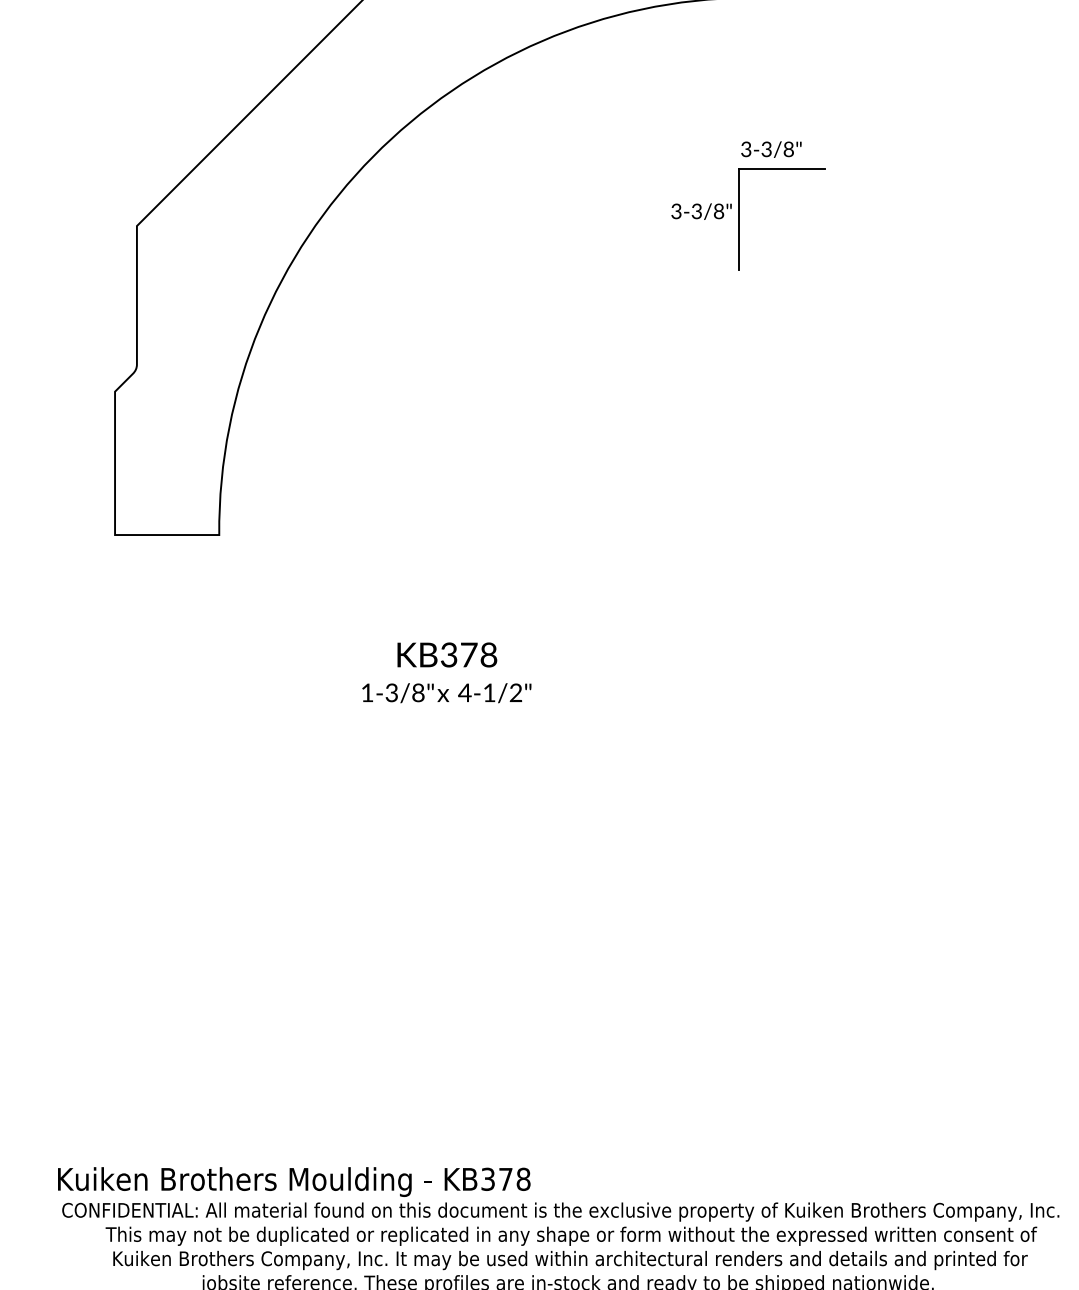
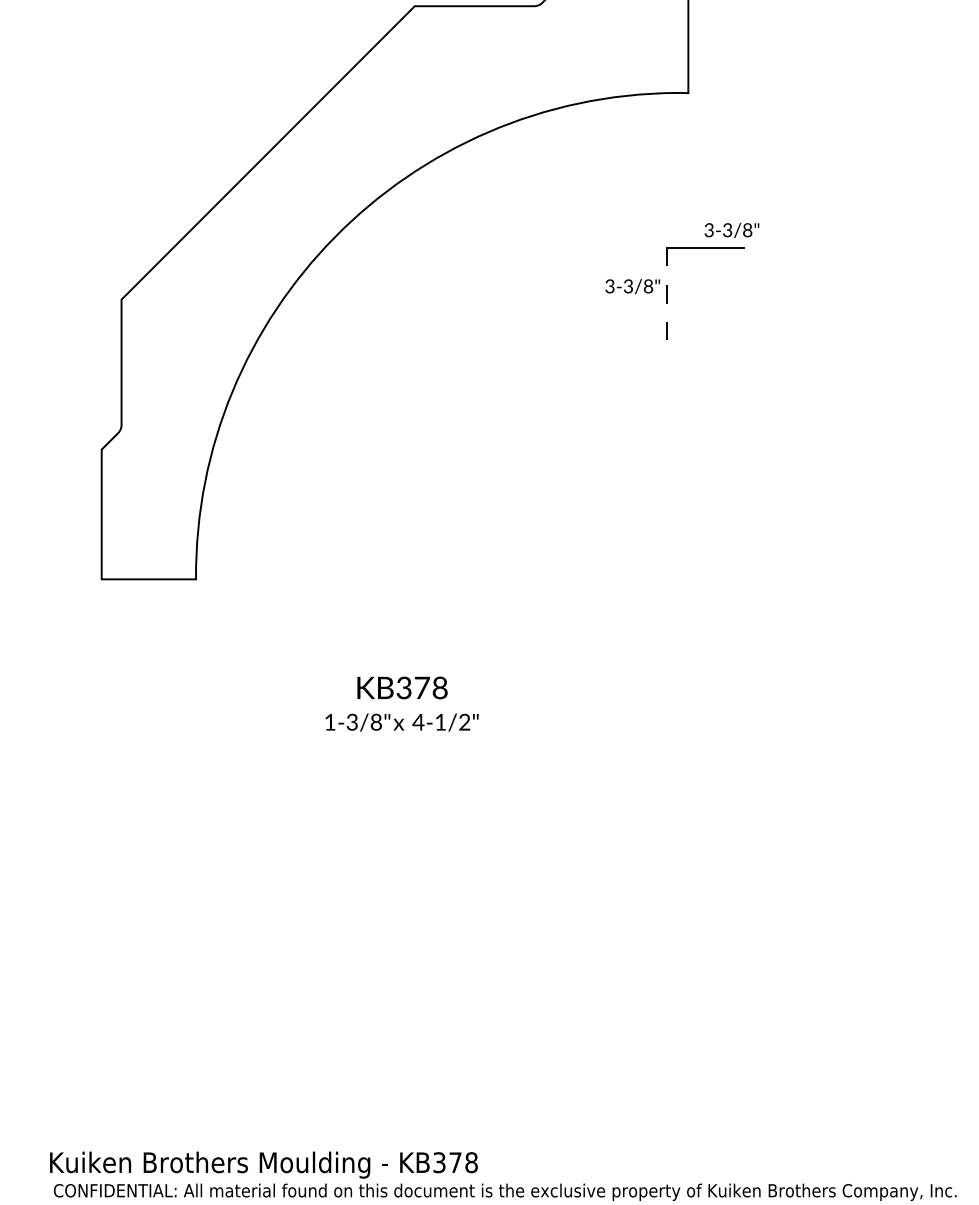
text: (770, 149) -> (731, 230), moved
line: (738, 219) -> (666, 293), solid -> dashed

